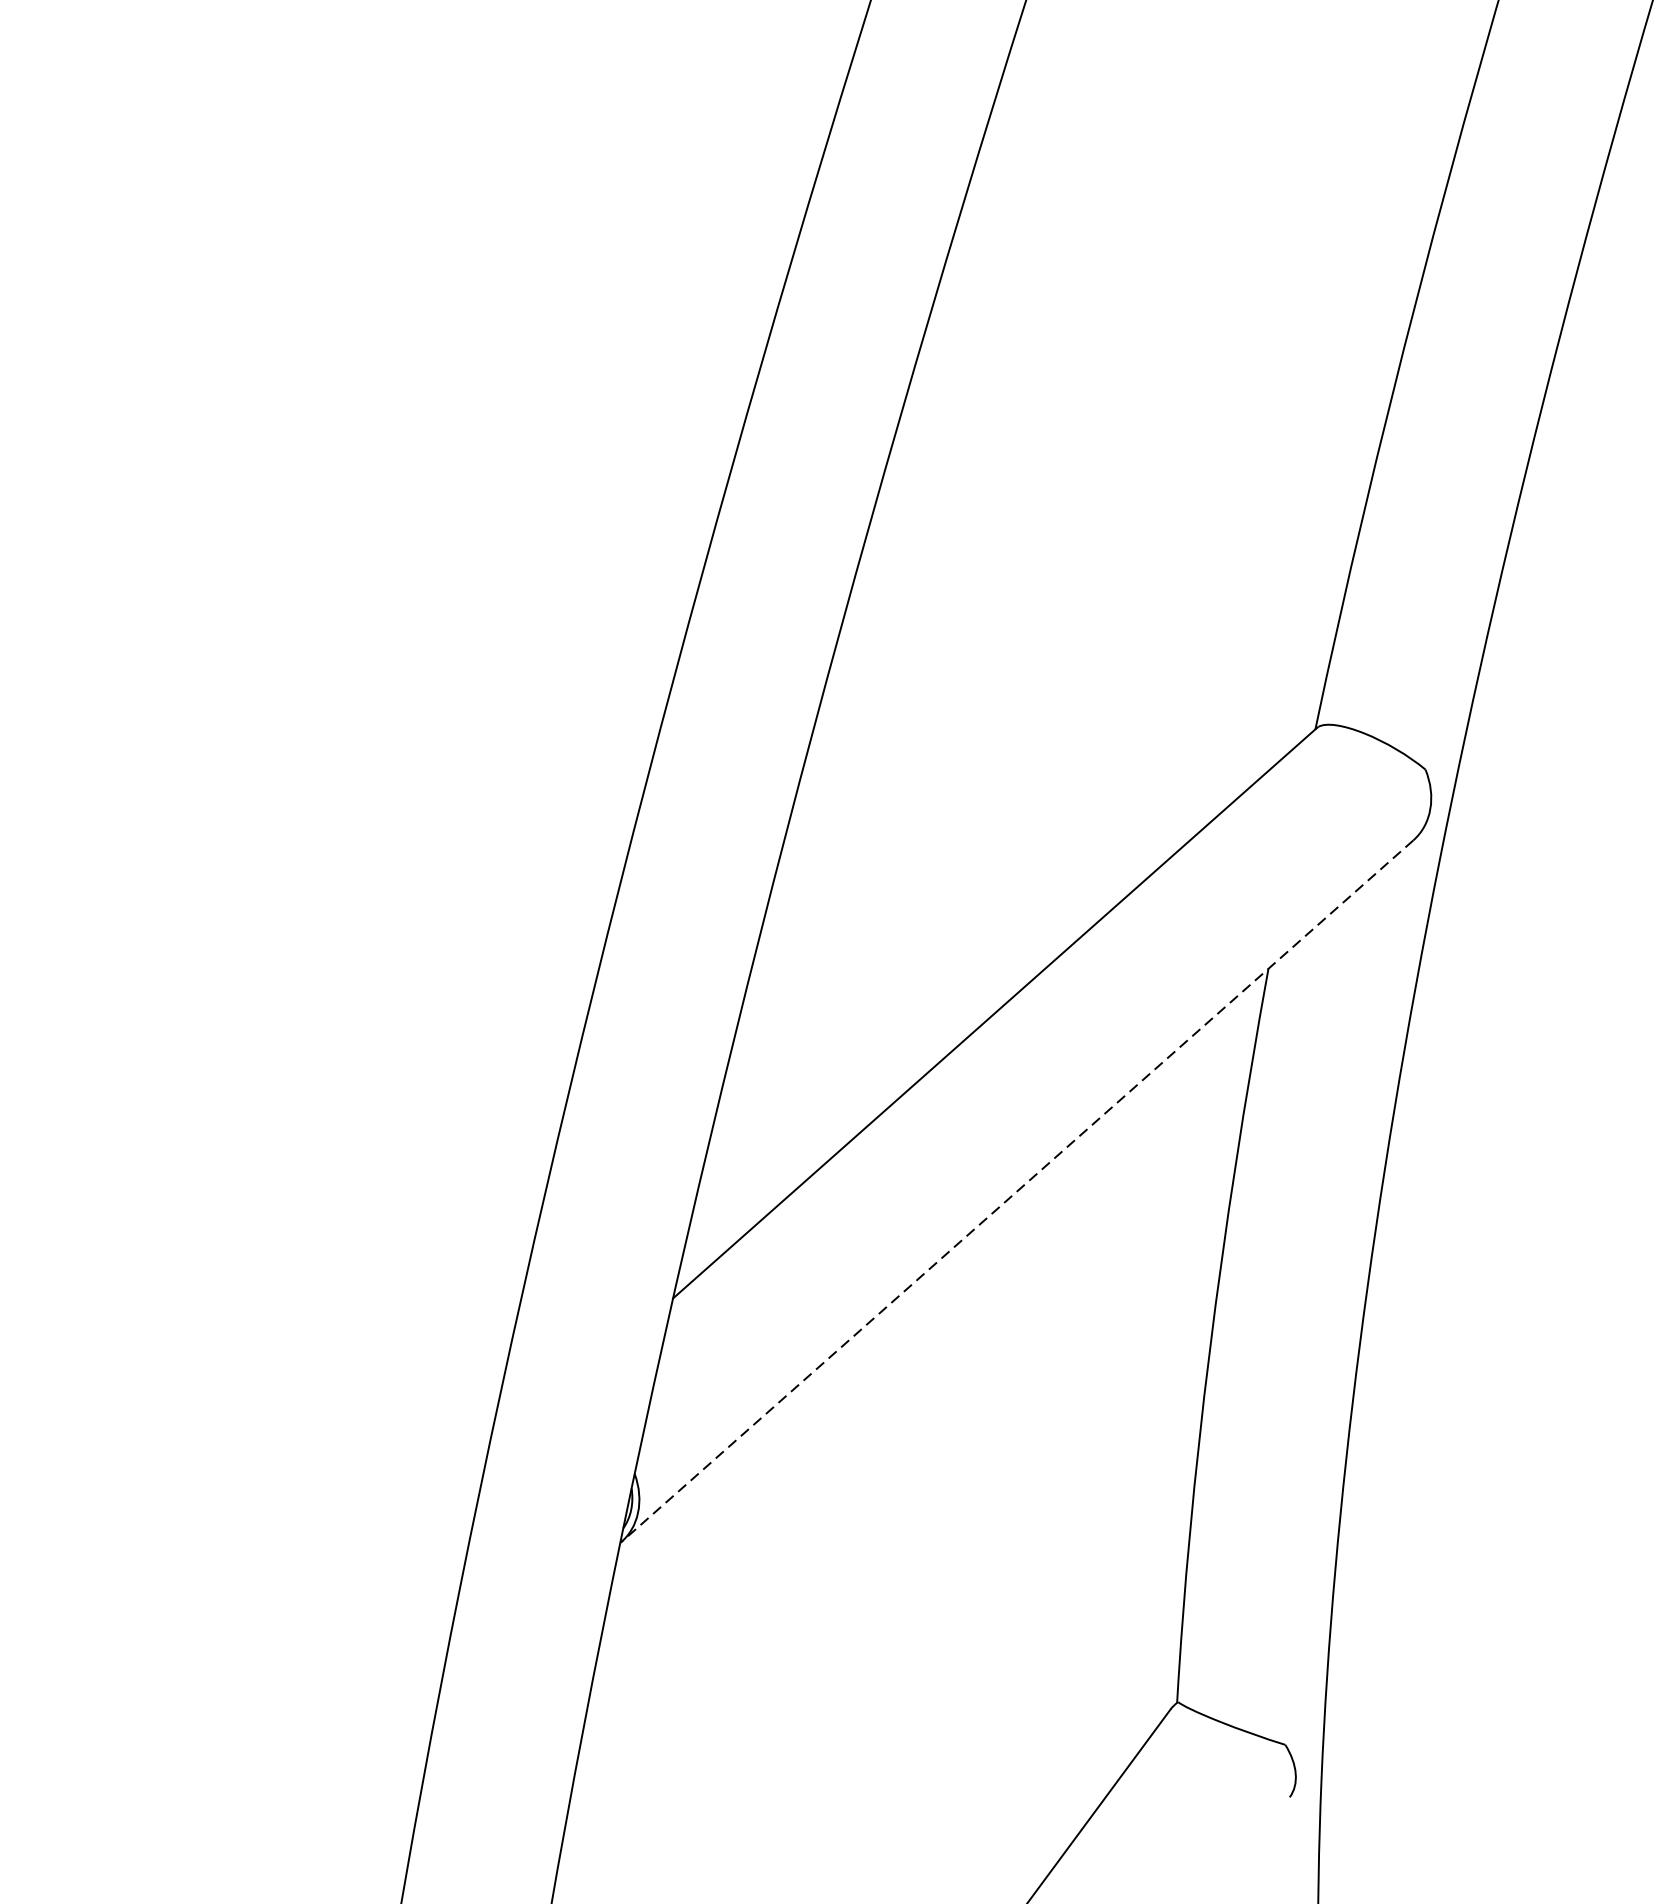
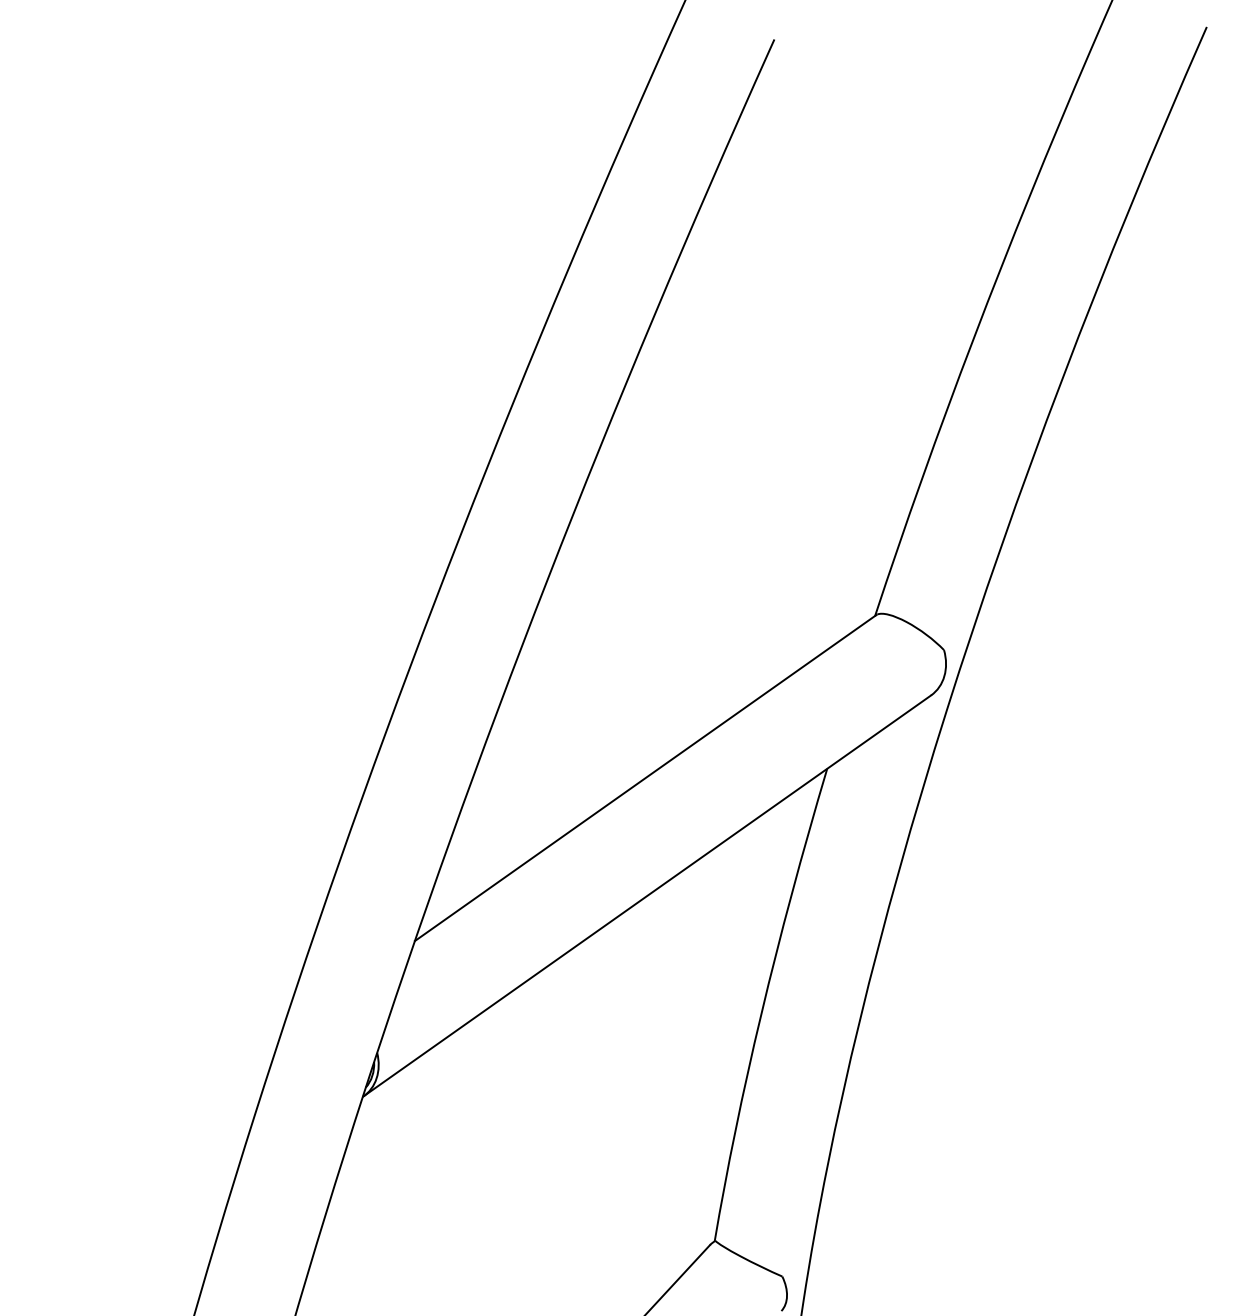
line: (1017, 1192) -> (647, 896), dashed -> solid

